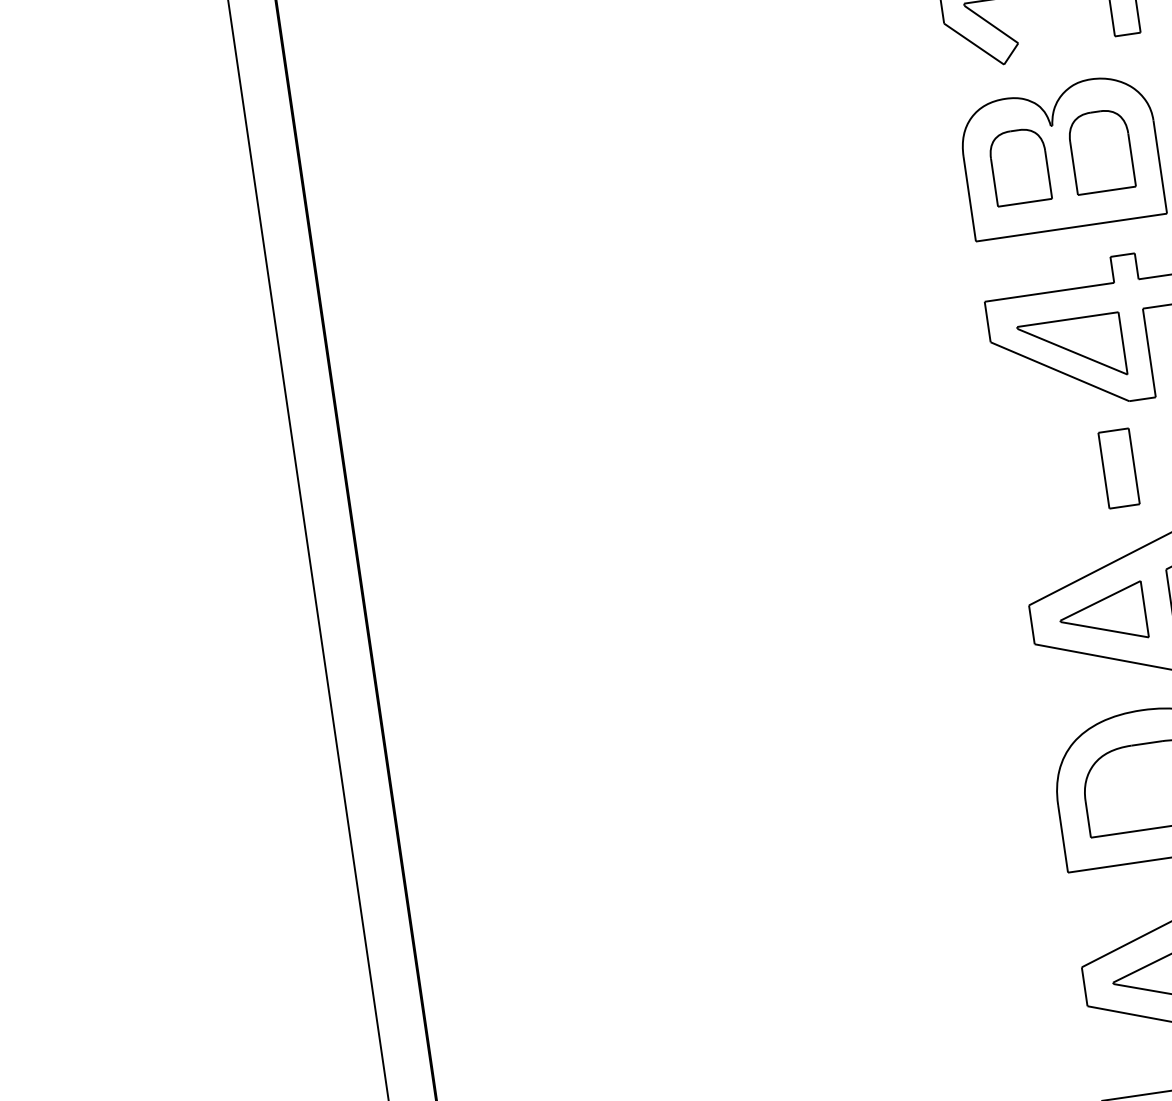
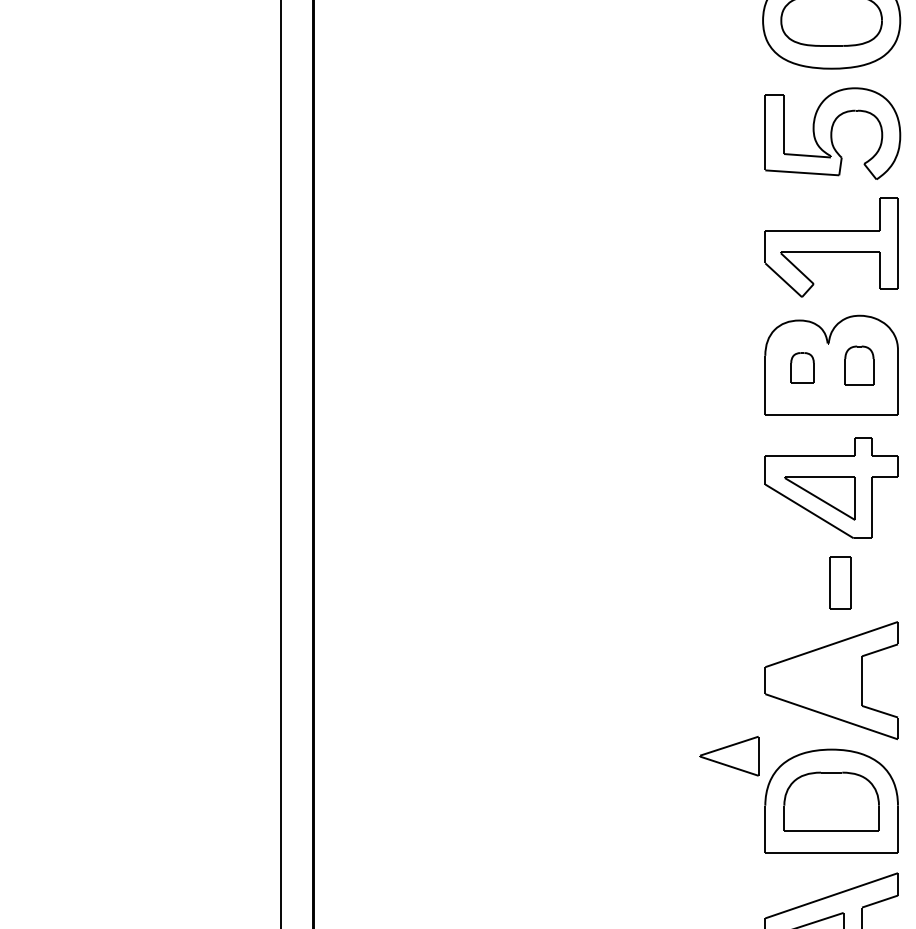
part: (1101, 151) -> (859, 365), size x0.7
part: (1019, 165) -> (802, 367), size x0.6
part: (1102, 615) -> (729, 756), moved

